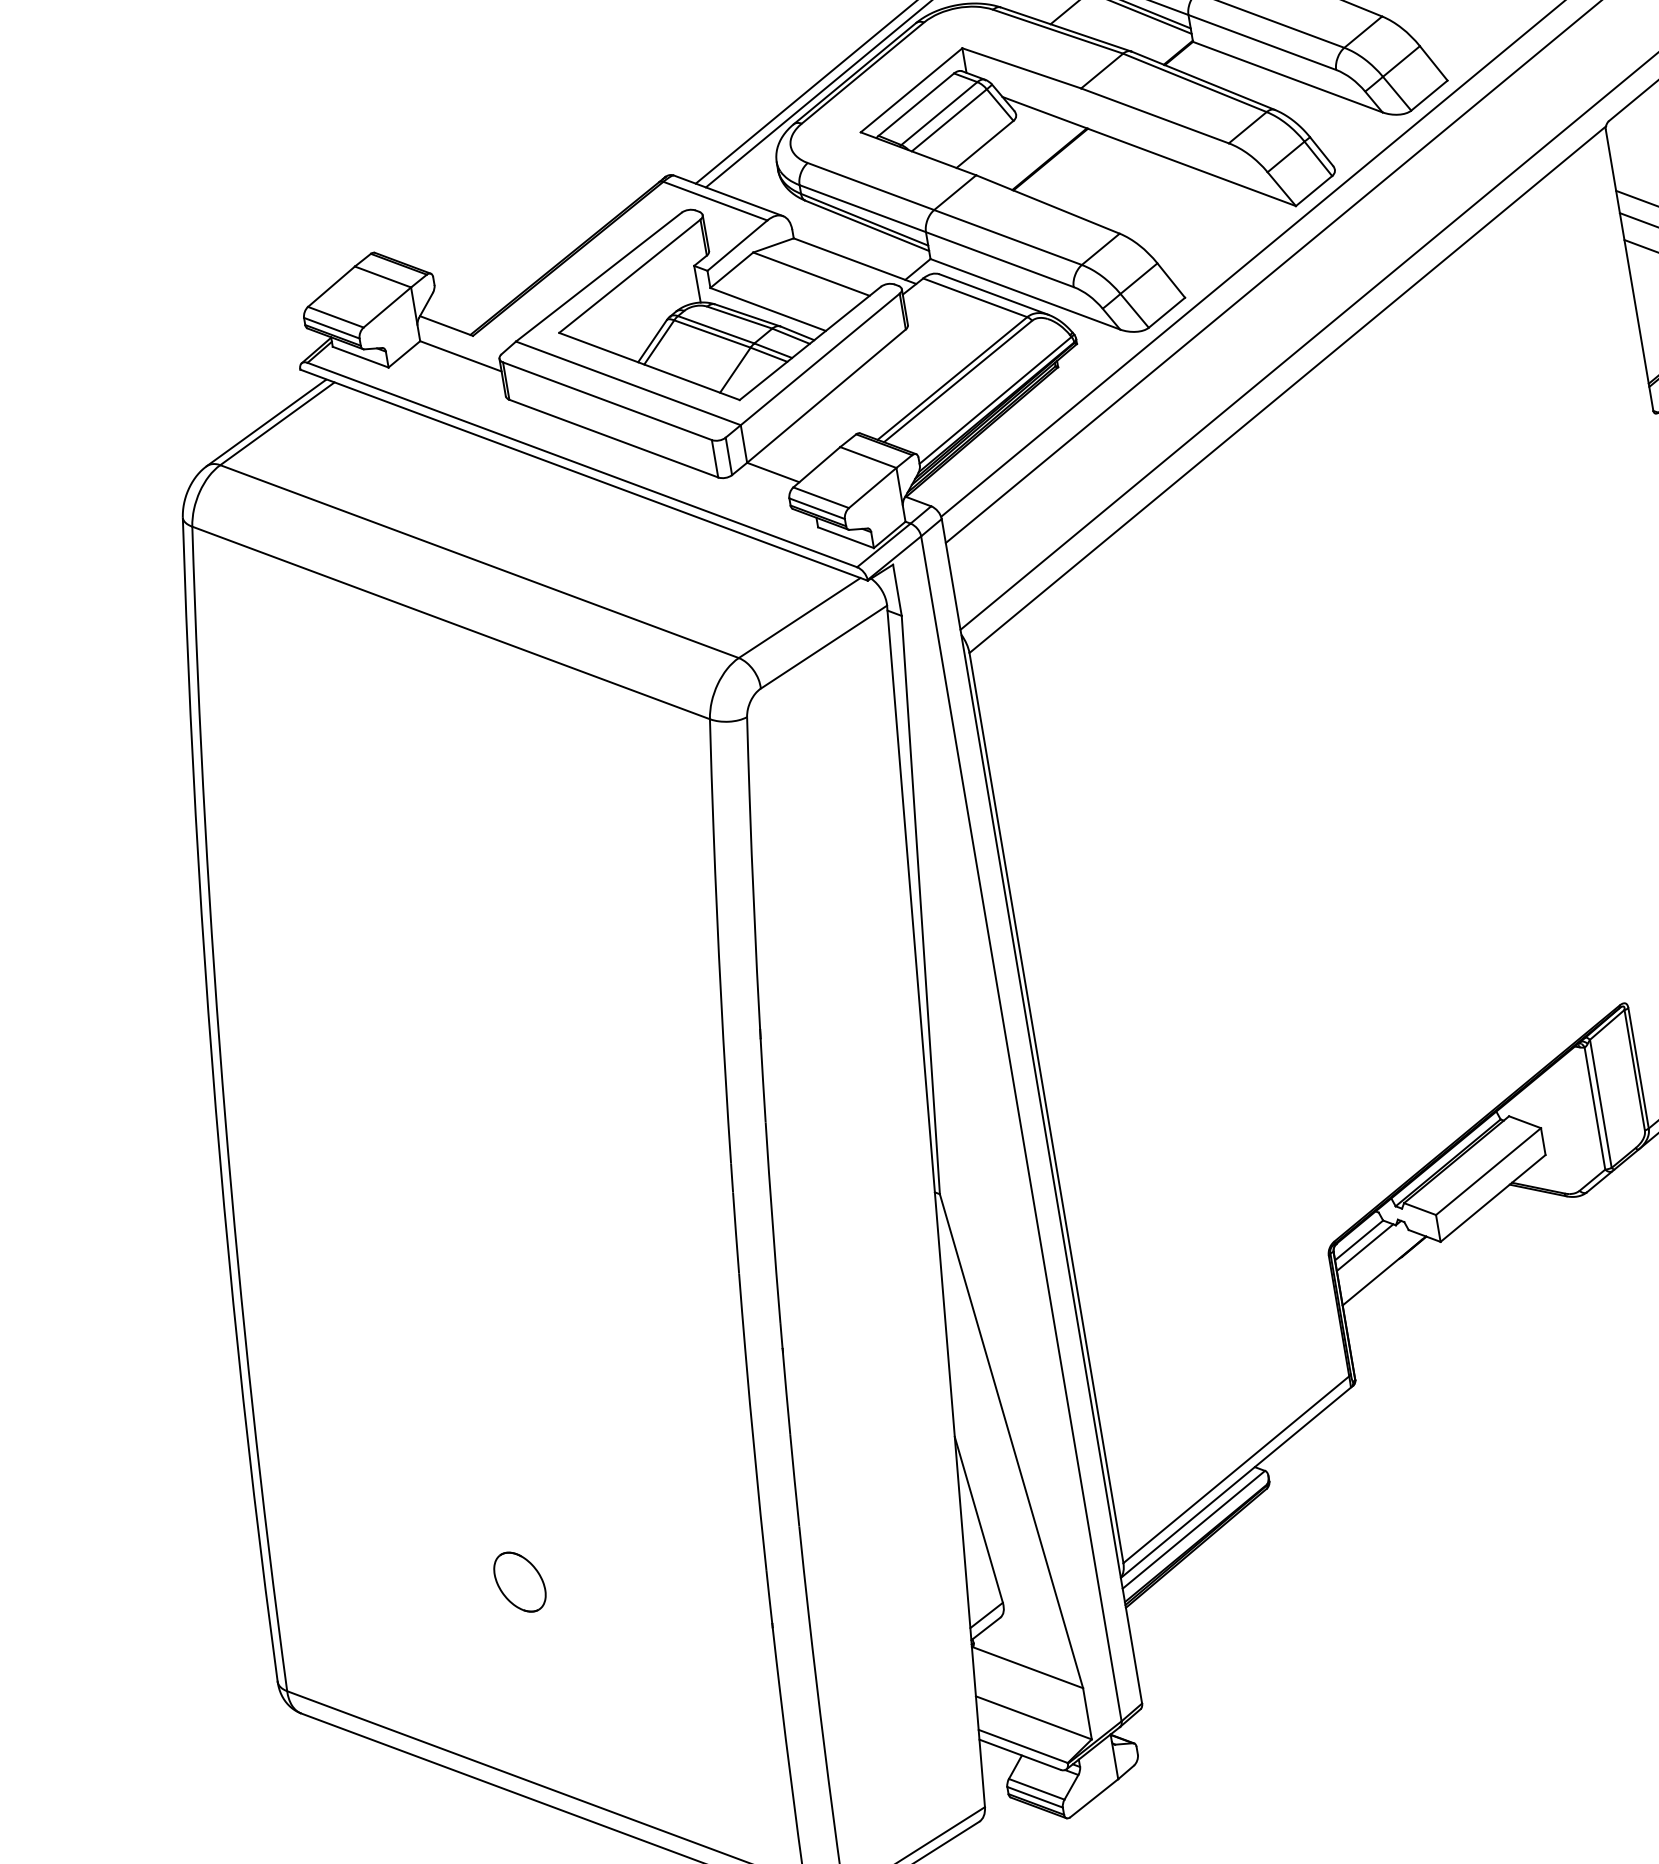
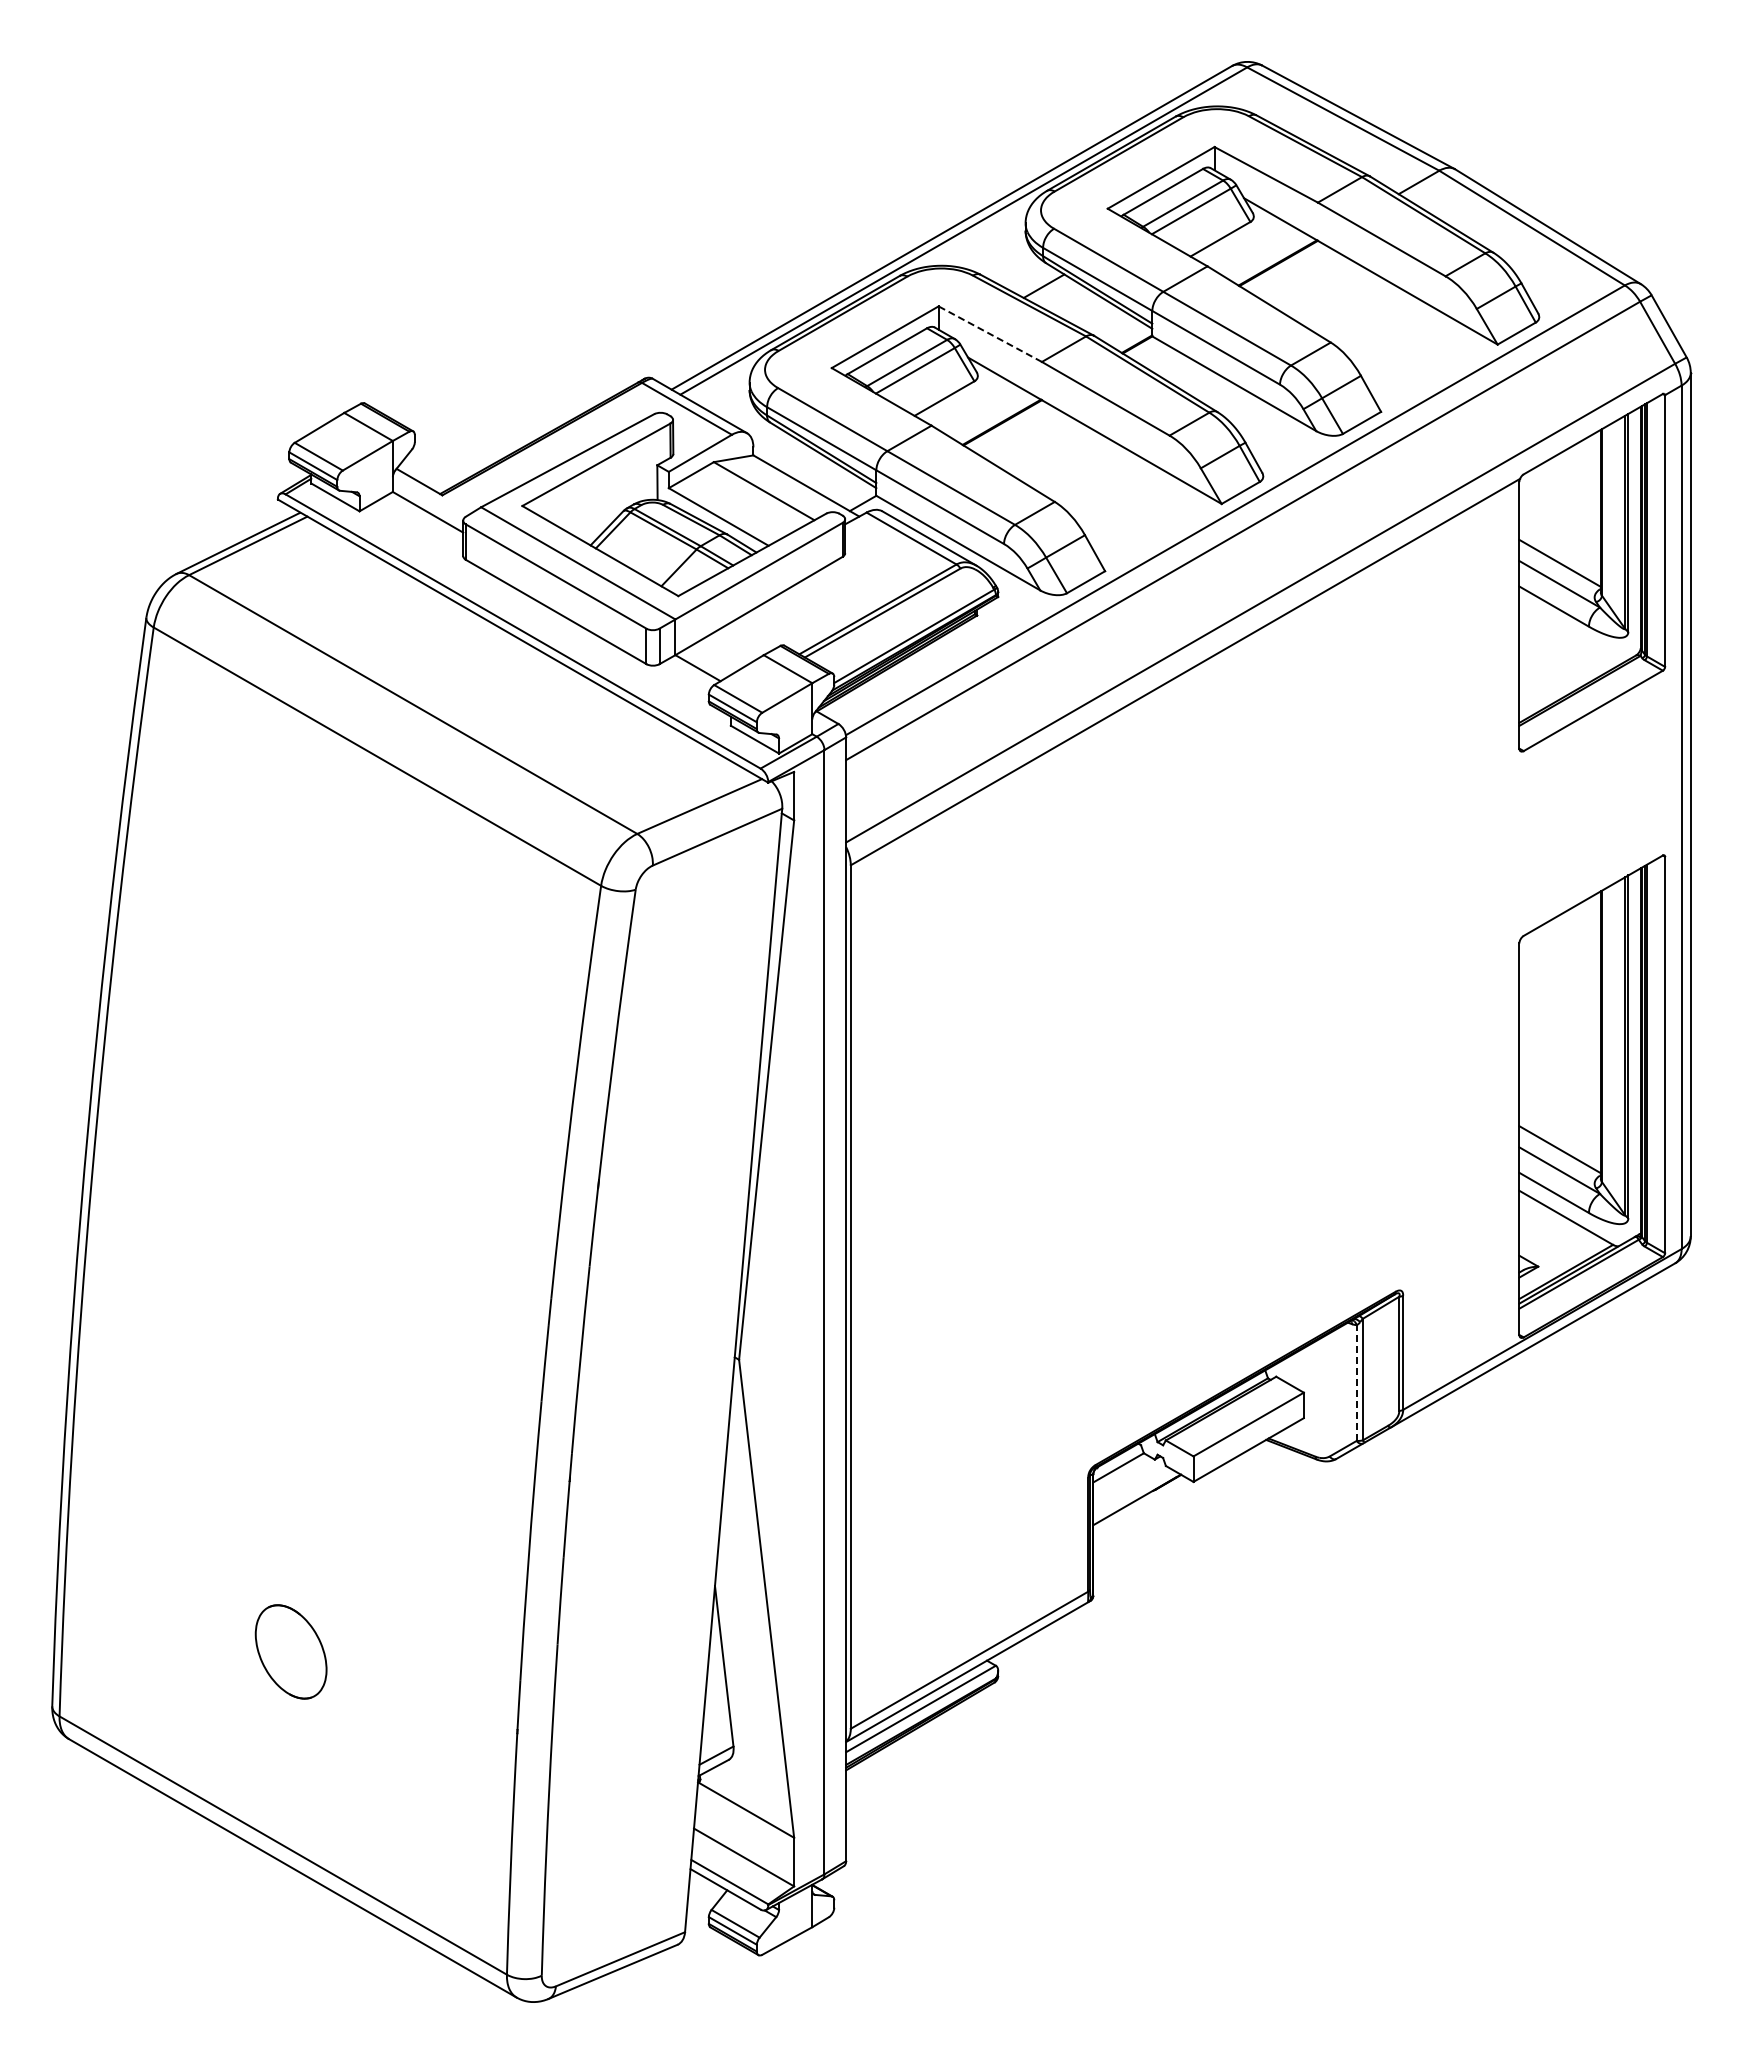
line: (1022, 68) -> (990, 334), solid -> dashed
line: (1594, 1109) -> (1356, 1383), solid -> dashed
line: (1364, 1247) -> (1122, 1475), removed
part: (520, 1582) -> (291, 1652), size x1.6

